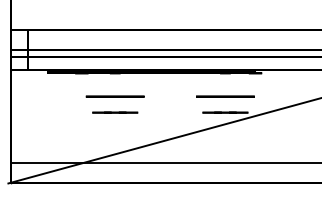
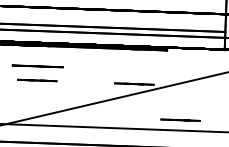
circle: (225, 96) -> (135, 69), removed
line: (279, 151) -> (180, 120), added

